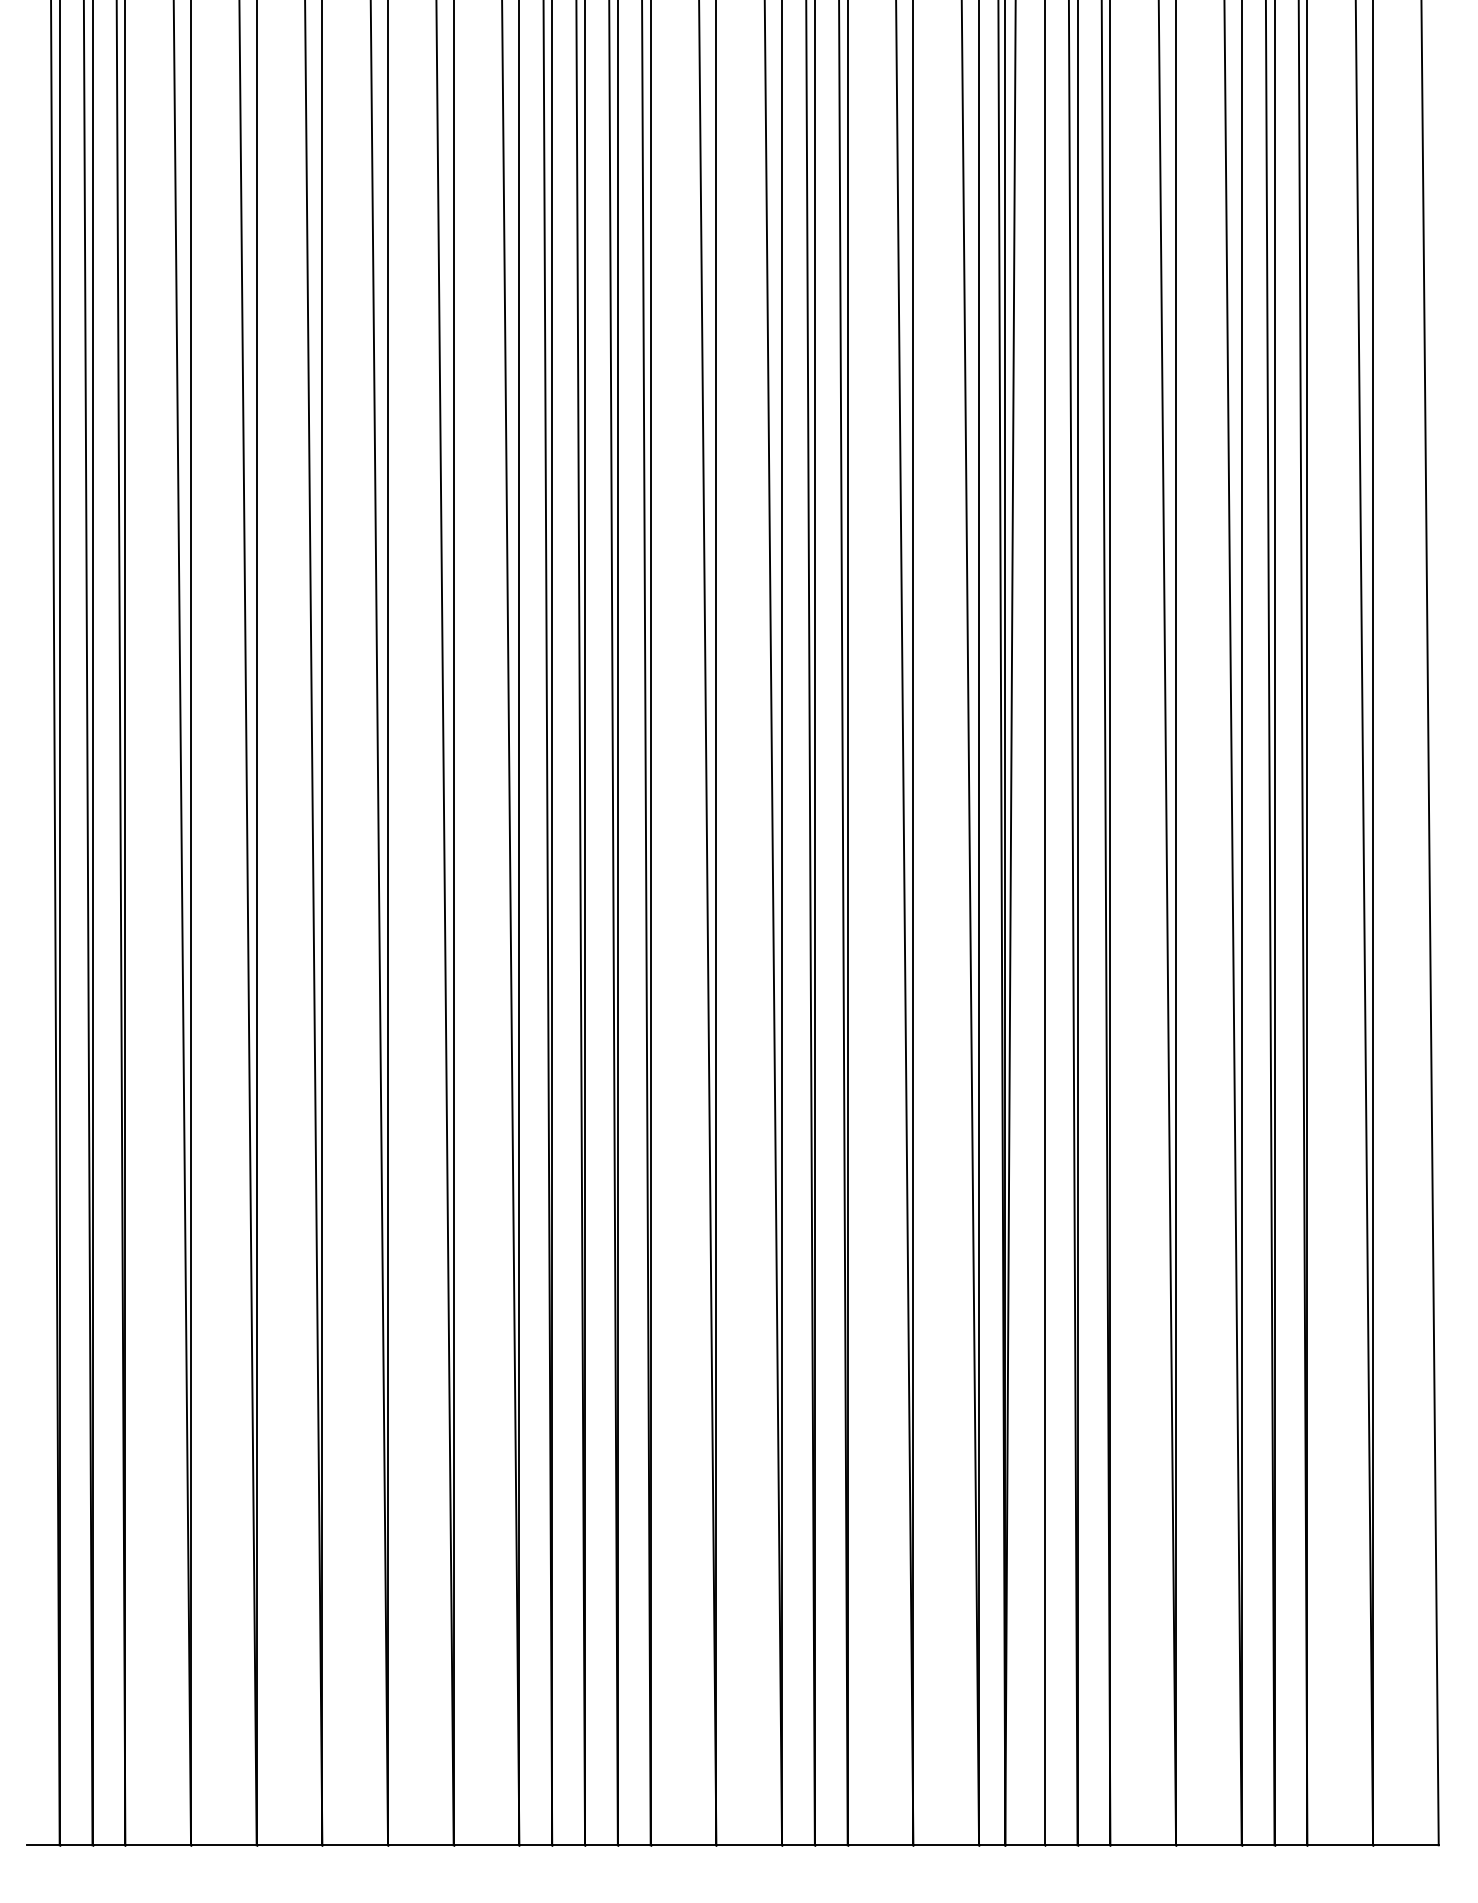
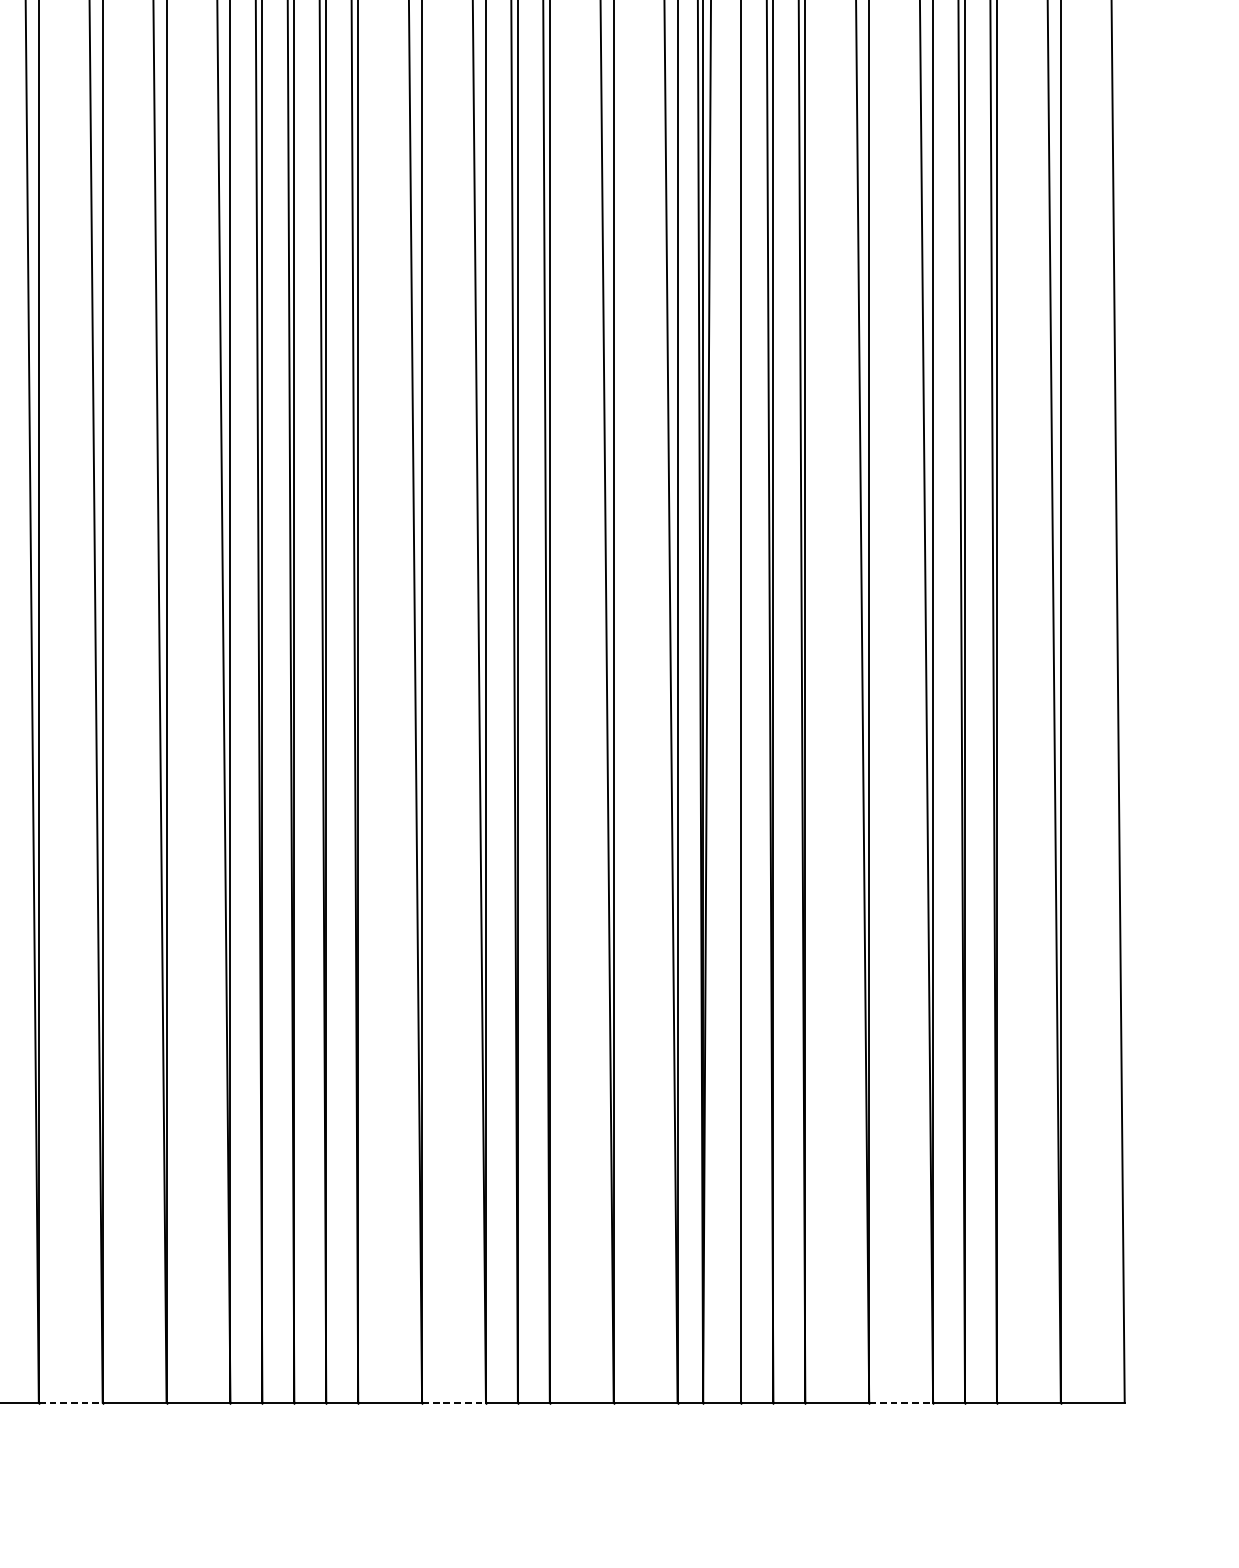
line: (355, 1845) -> (71, 1402), solid -> dashed
line: (749, 1845) -> (454, 1402), solid -> dashed
line: (1208, 1845) -> (900, 1402), solid -> dashed

